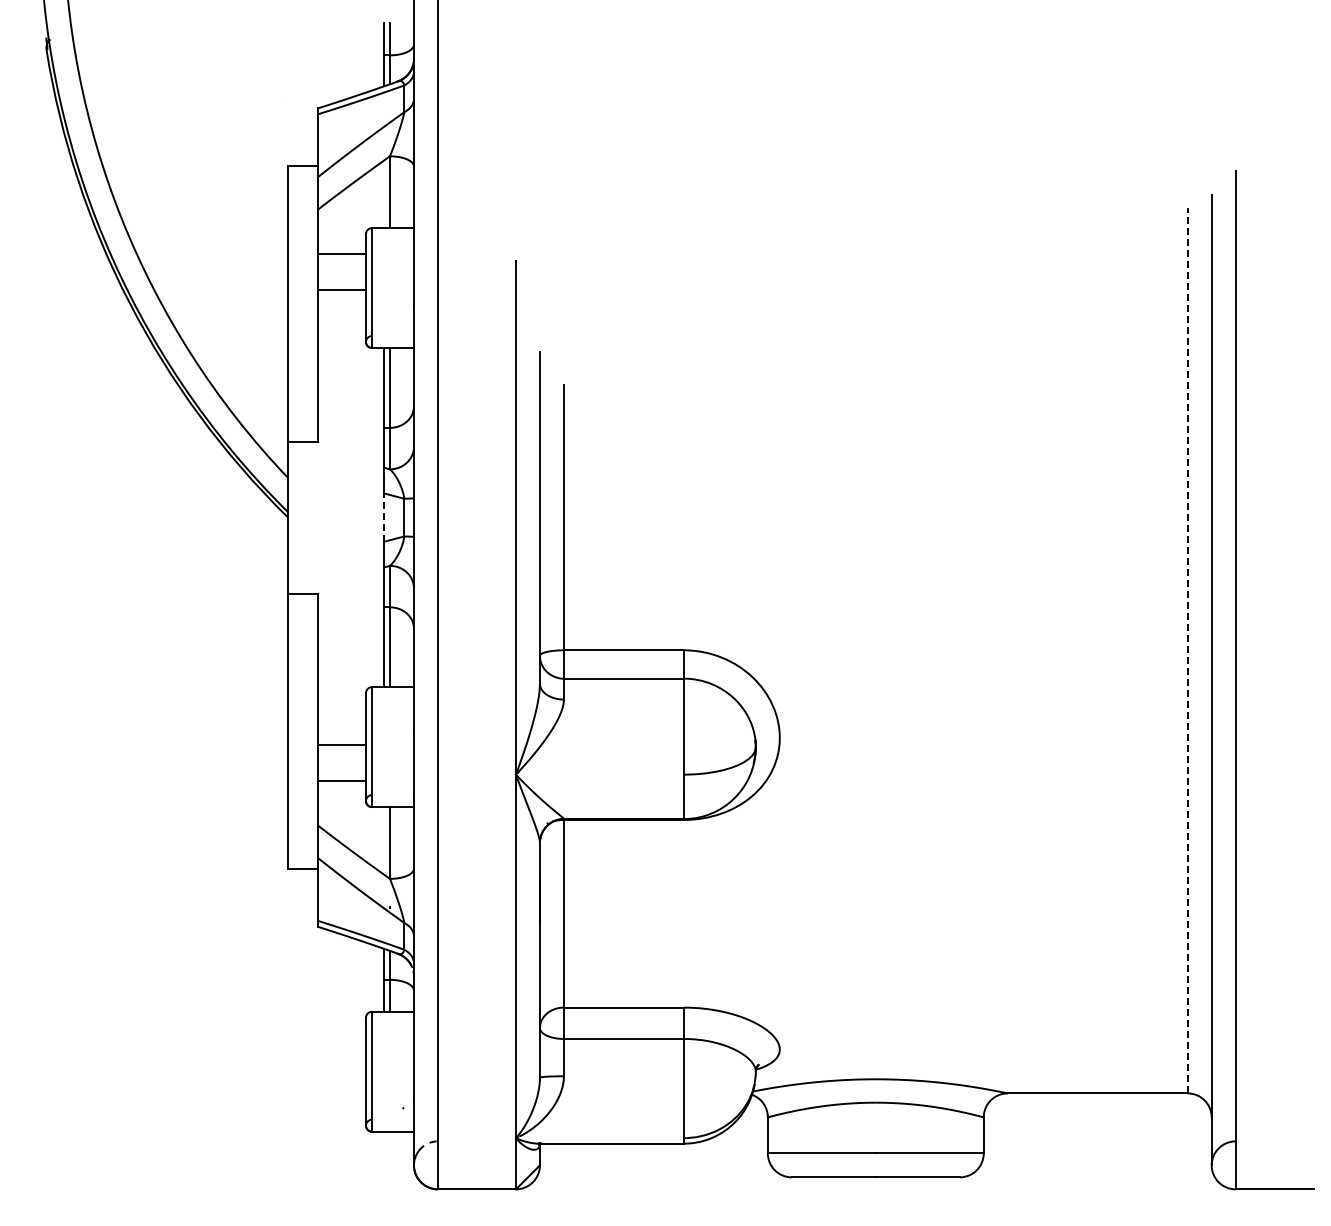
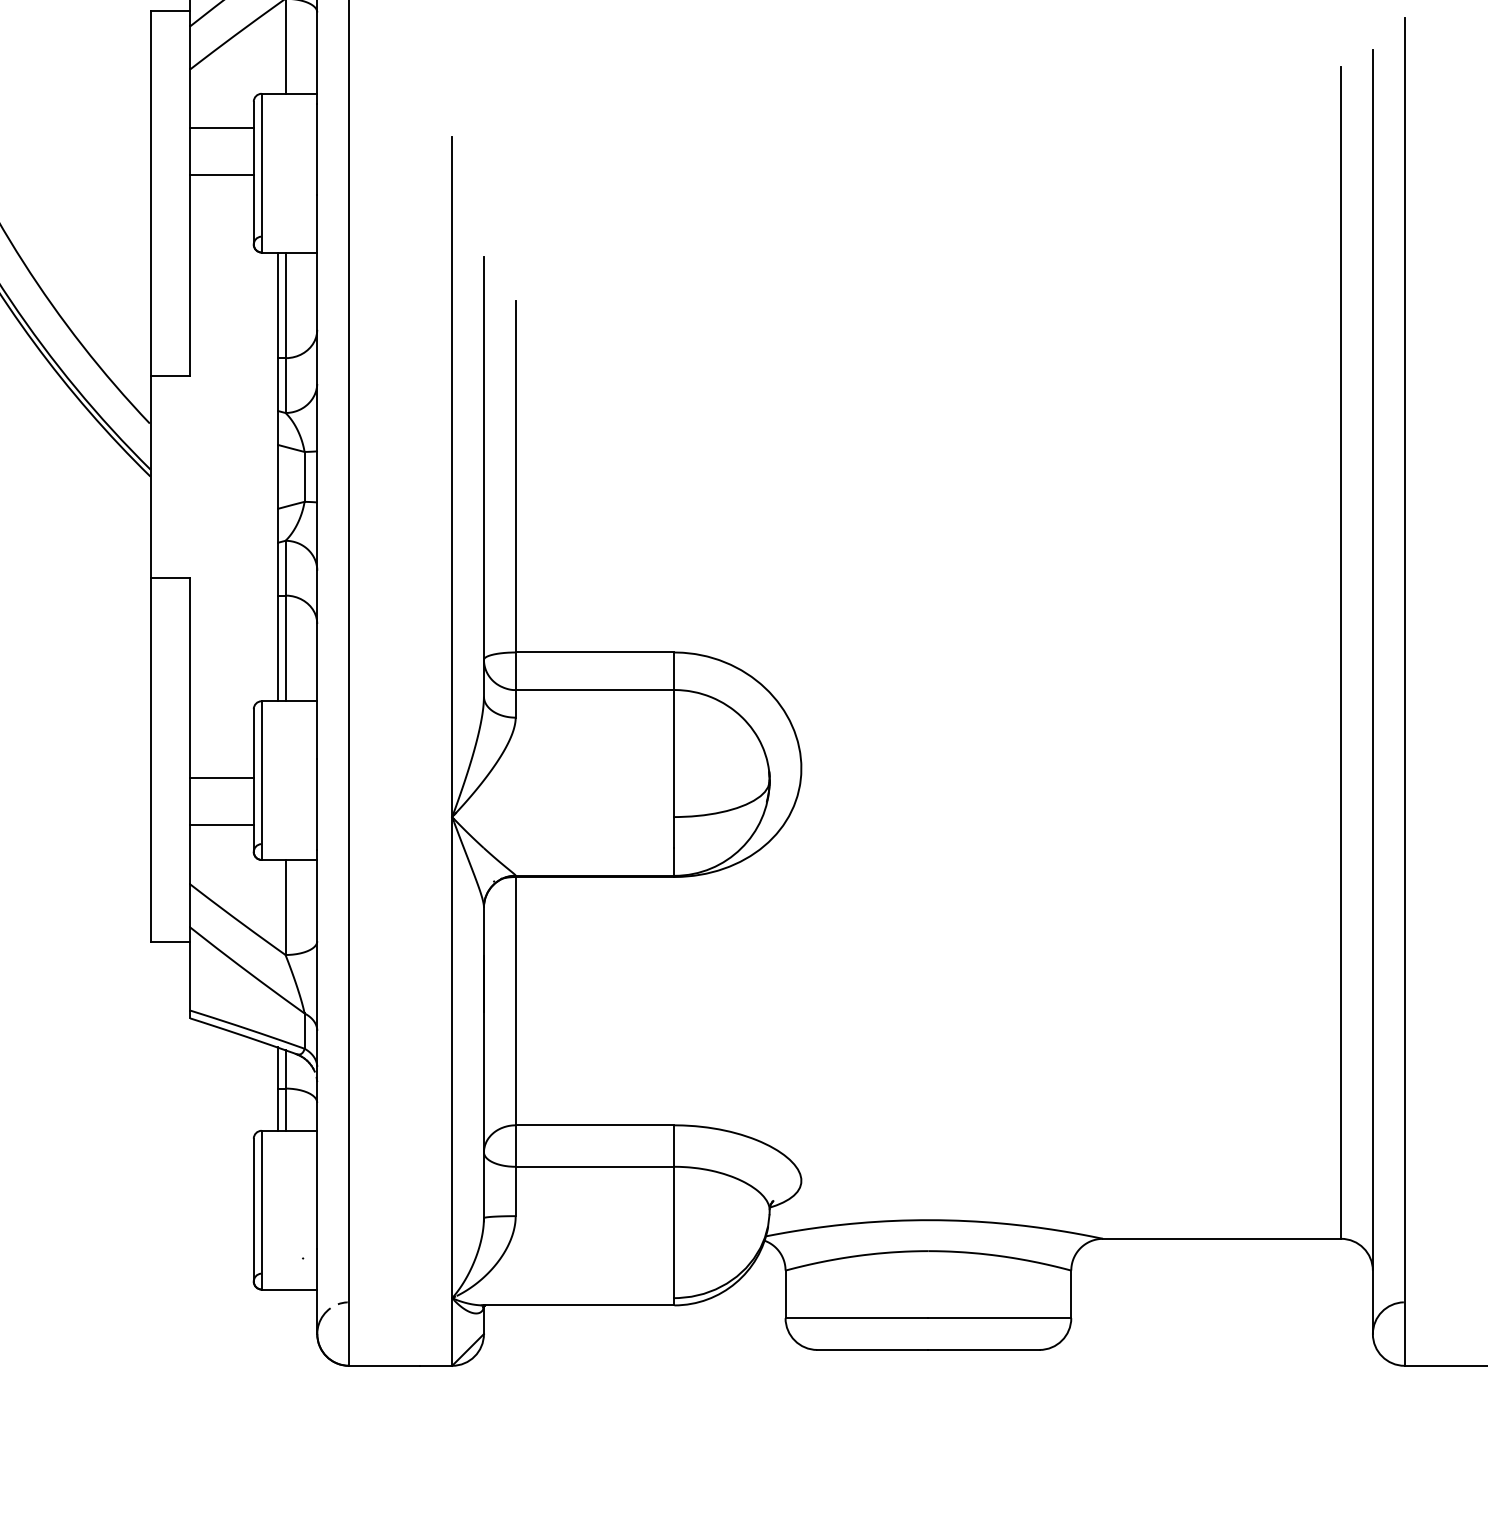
line: (383, 517) -> (276, 476), dashed -> solid
line: (1187, 650) -> (1340, 652), dashed -> solid

